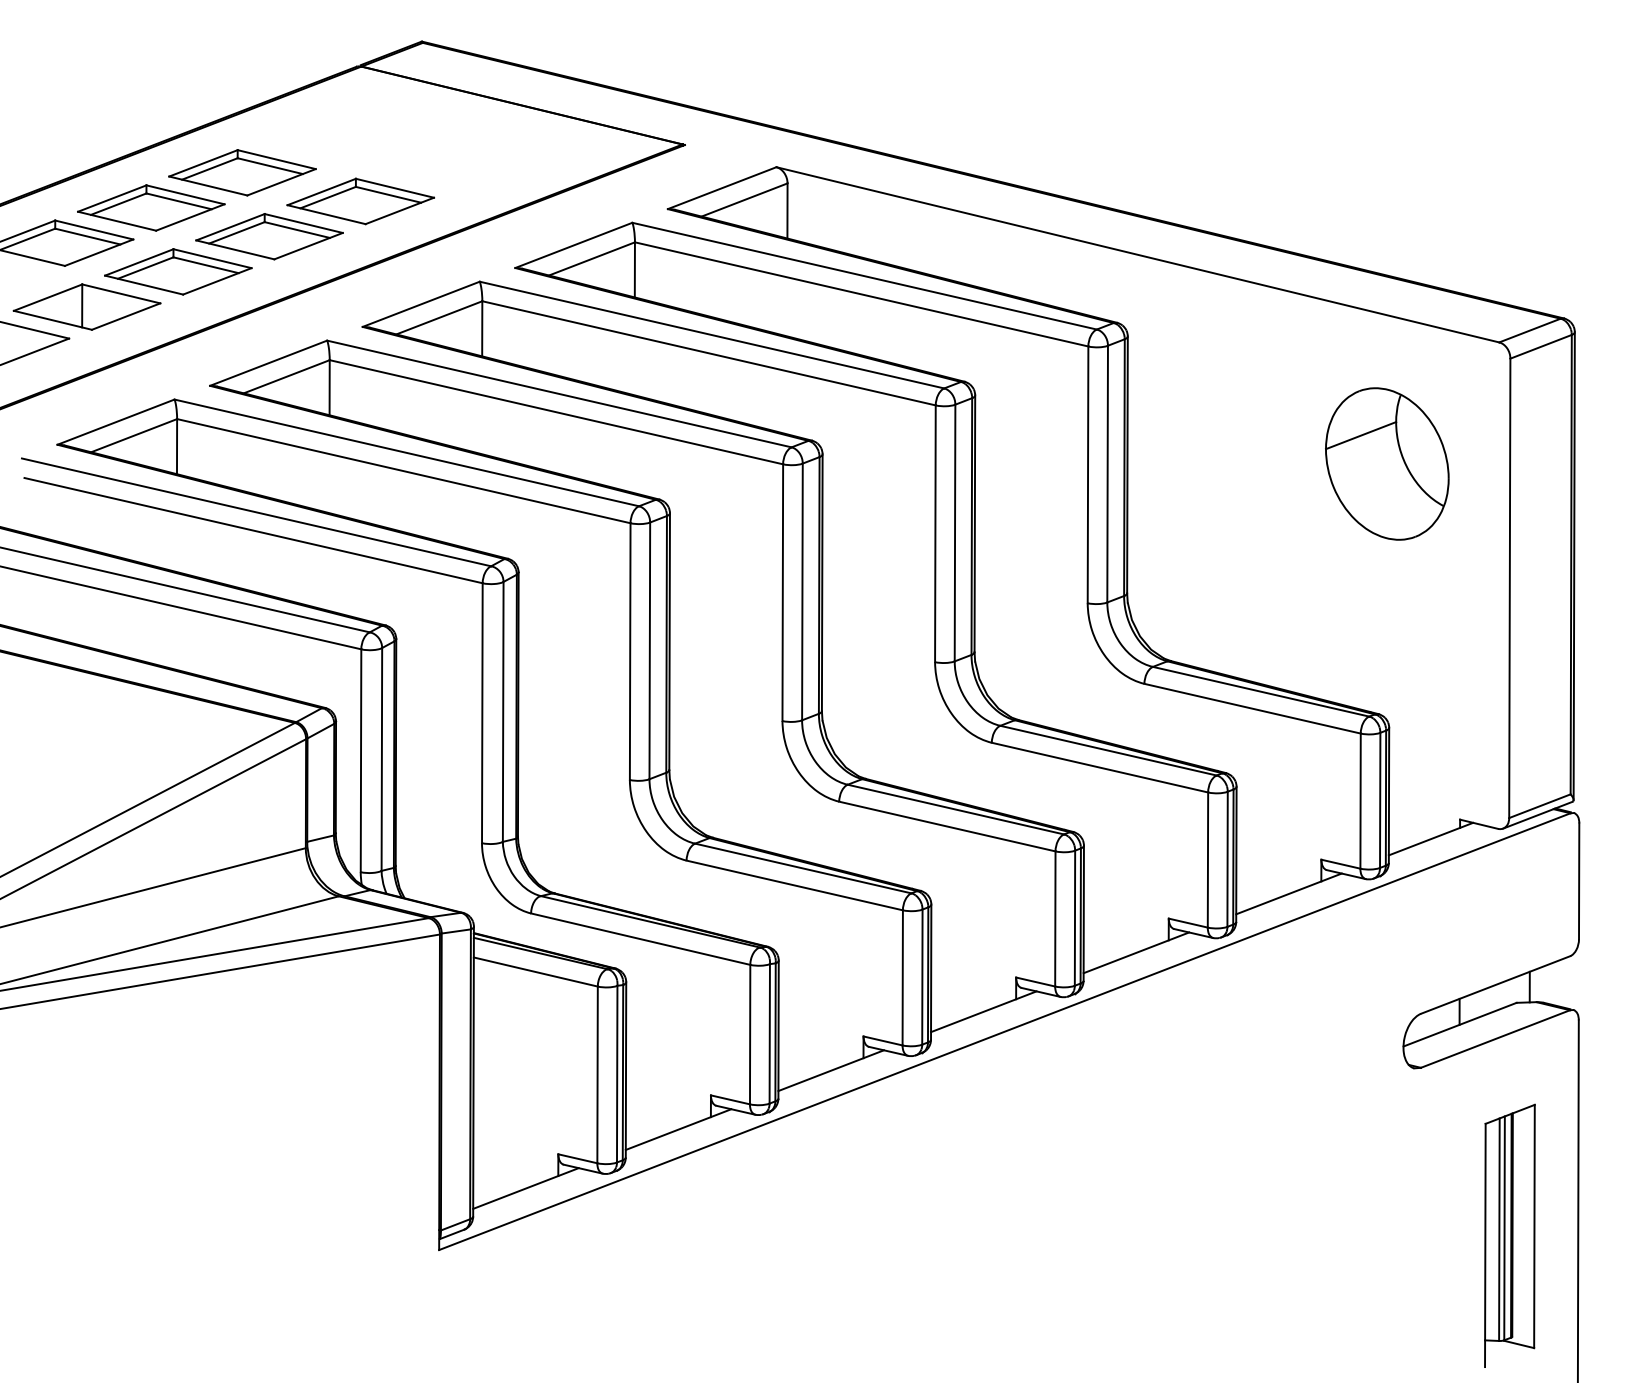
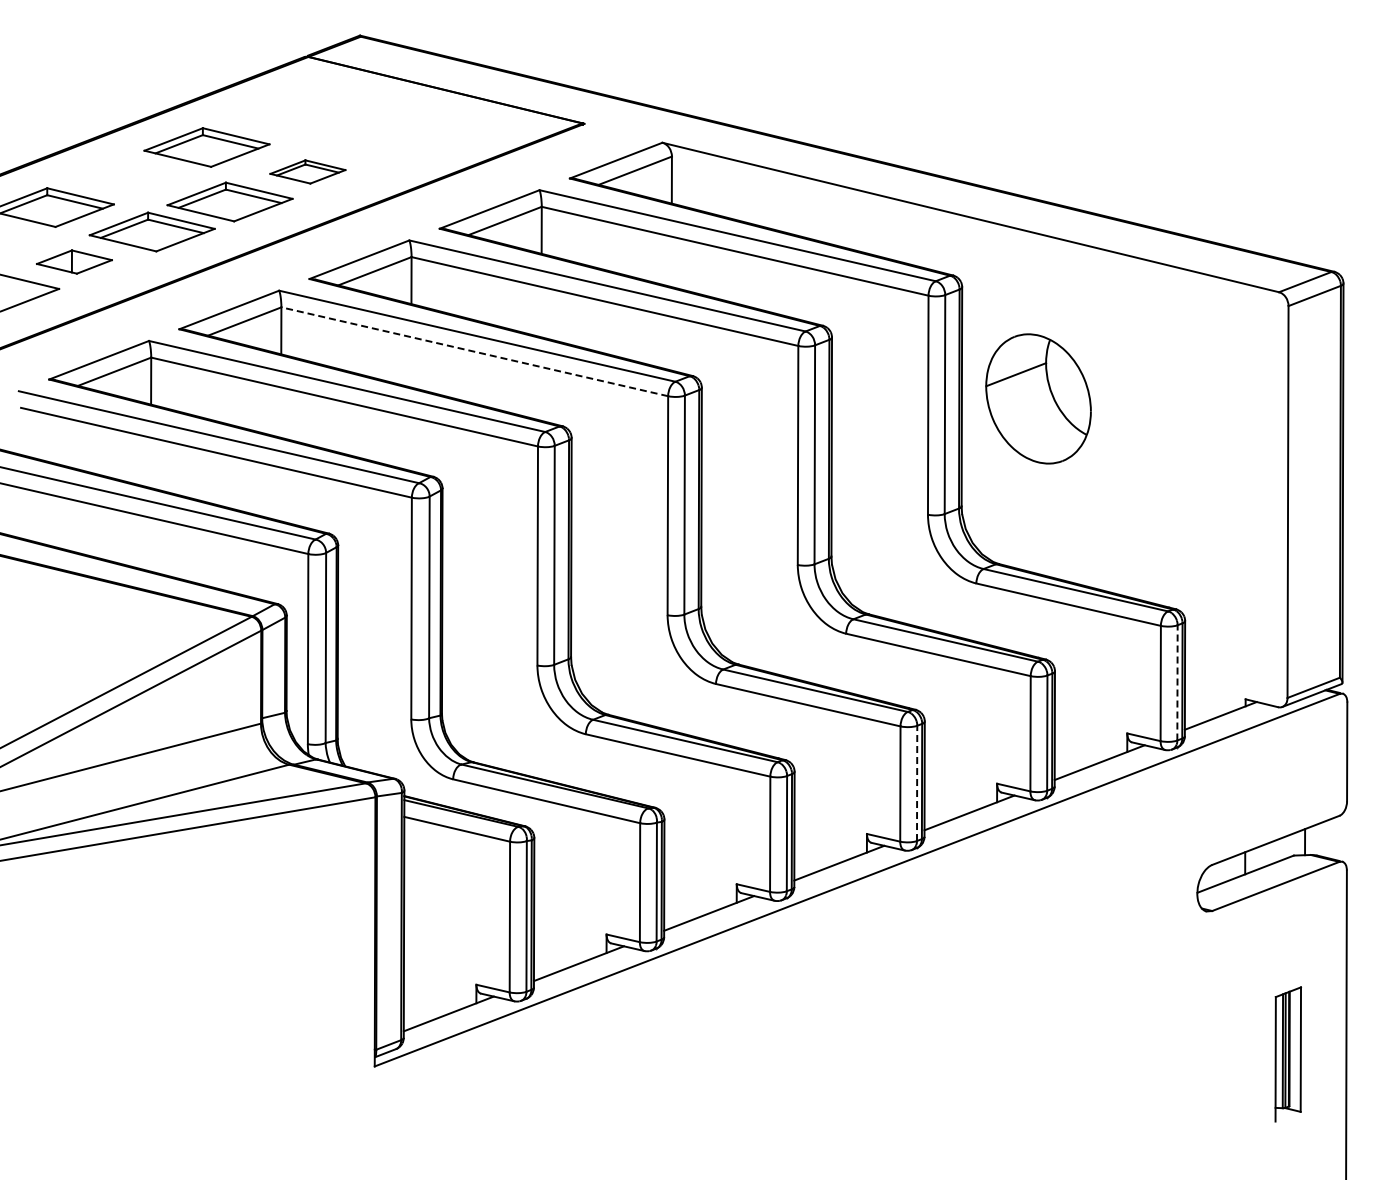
part: (360, 200) -> (307, 171), size x0.6
part: (150, 207) -> (128, 177), removed
part: (87, 306) -> (74, 261), size x0.6
line: (556, 411) -> (474, 351), solid -> dashed
part: (1387, 463) -> (1038, 398), moved
line: (1380, 799) -> (1177, 682), solid -> dashed
line: (1075, 918) -> (917, 783), solid -> dashed
part: (1510, 1236) -> (1288, 1054), size x0.6

